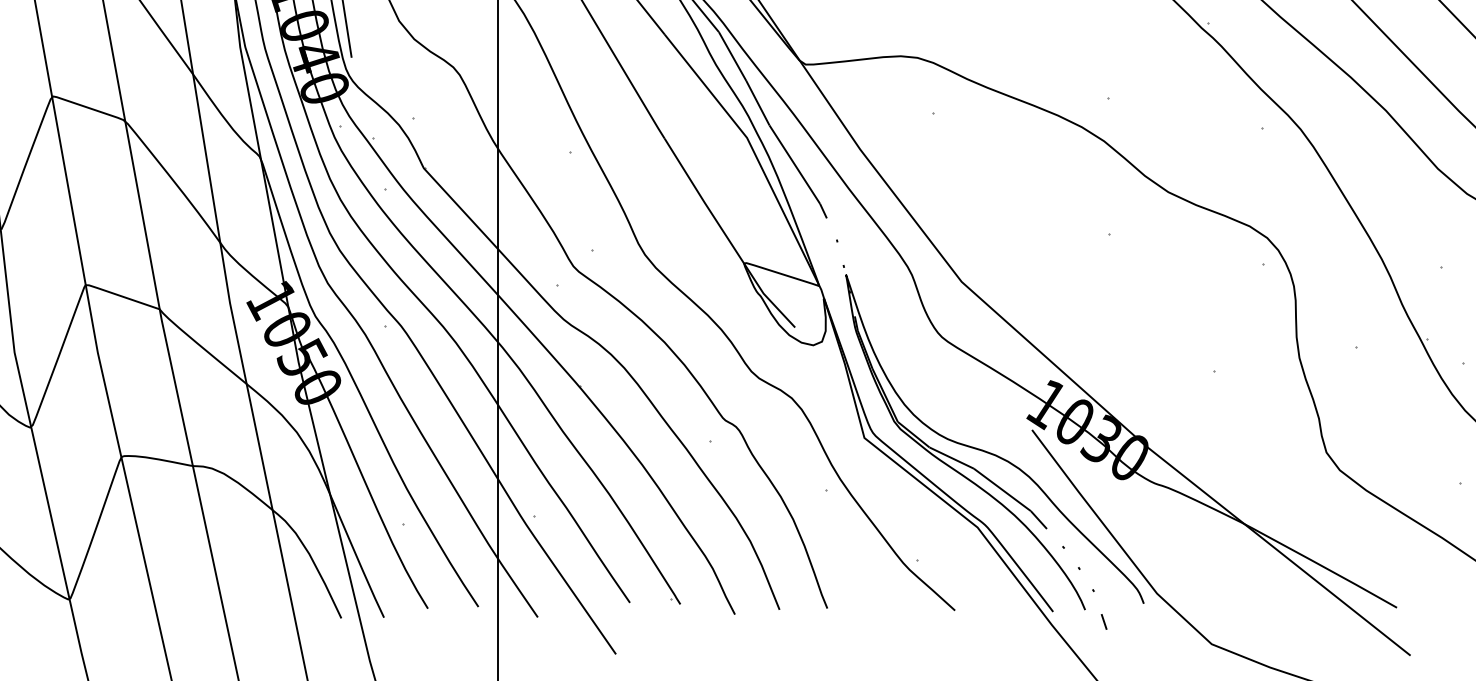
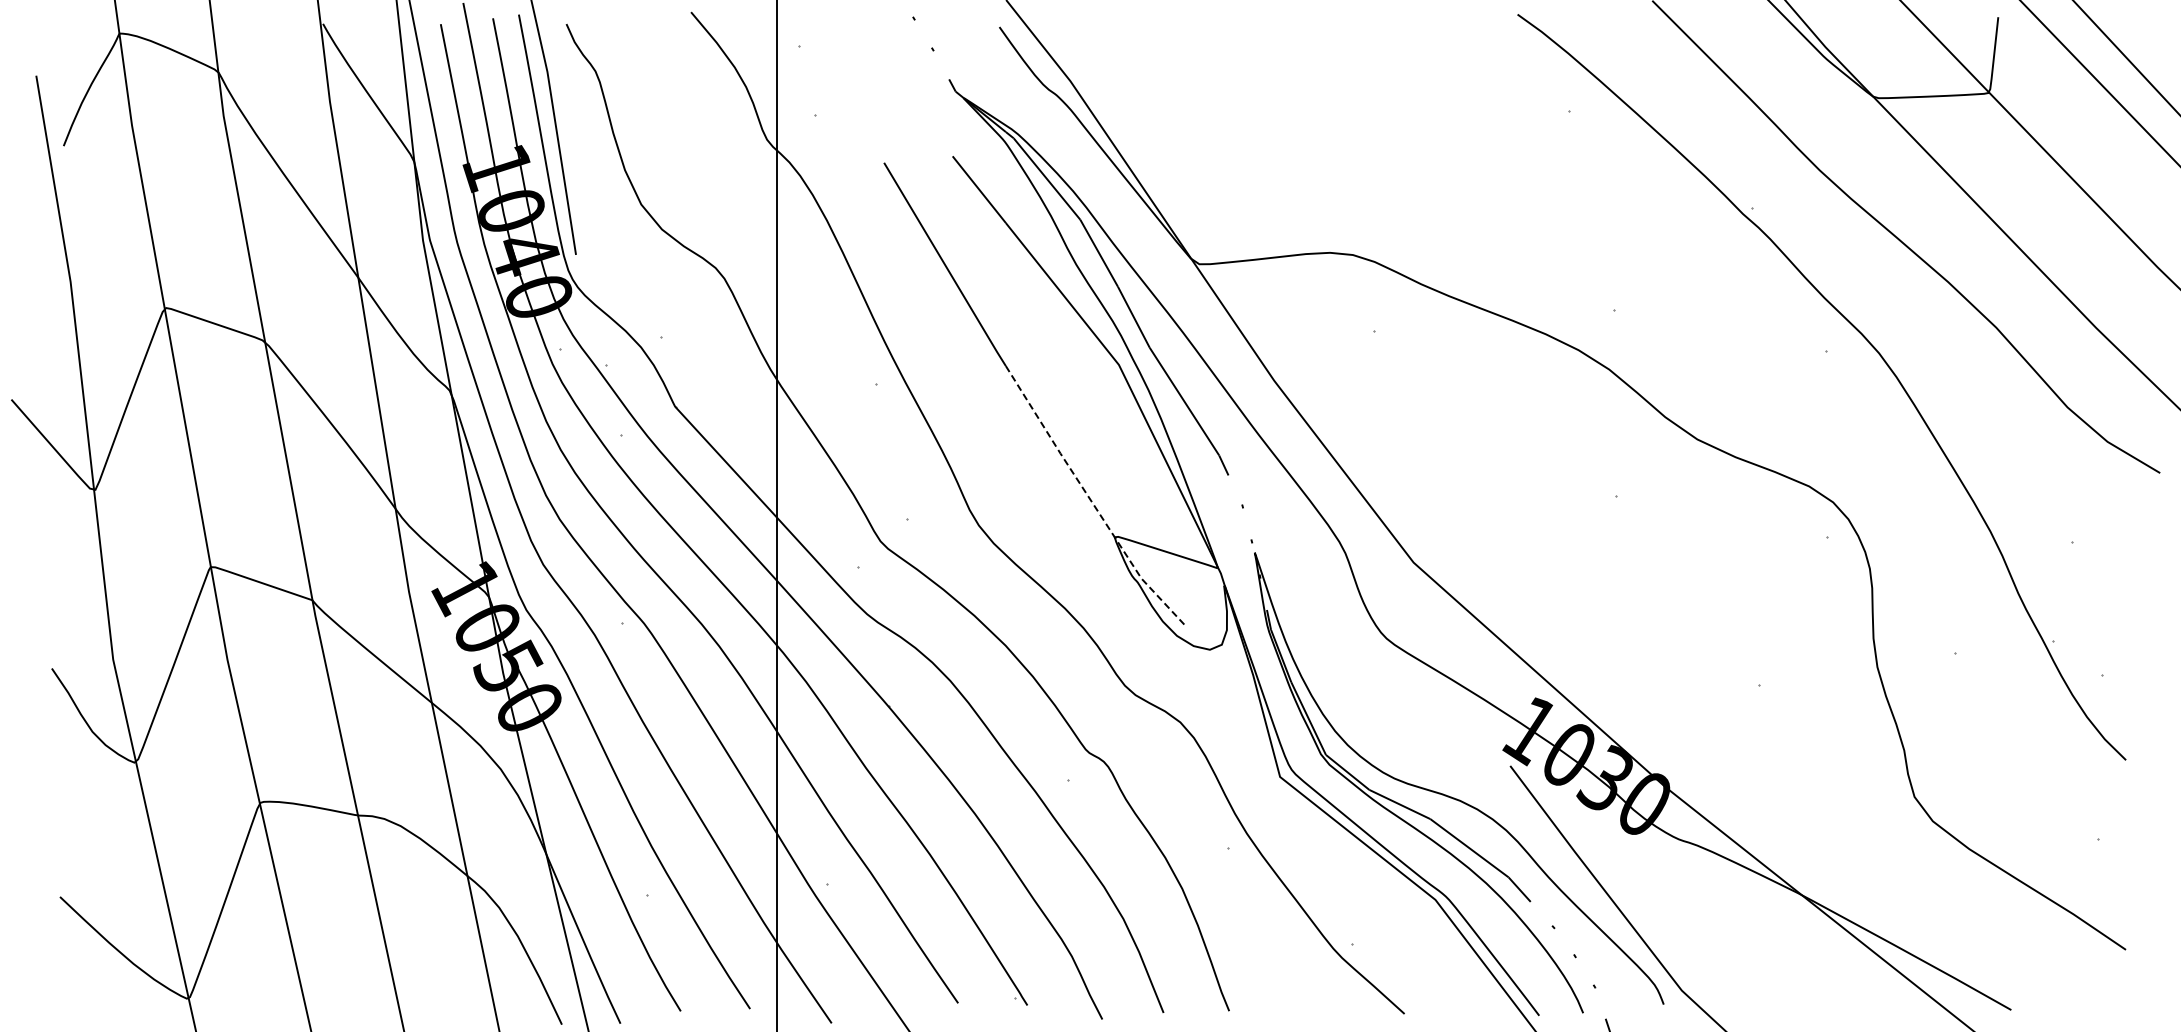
line: (726, 235) -> (1090, 499), solid -> dashed

